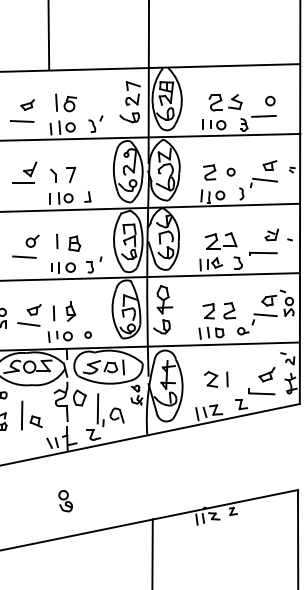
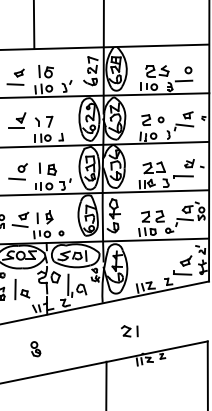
part: (215, 379) -> (129, 331), moved
part: (65, 501) -> (35, 349), moved

